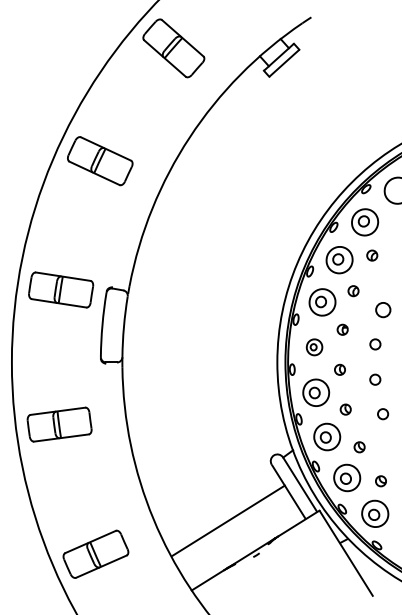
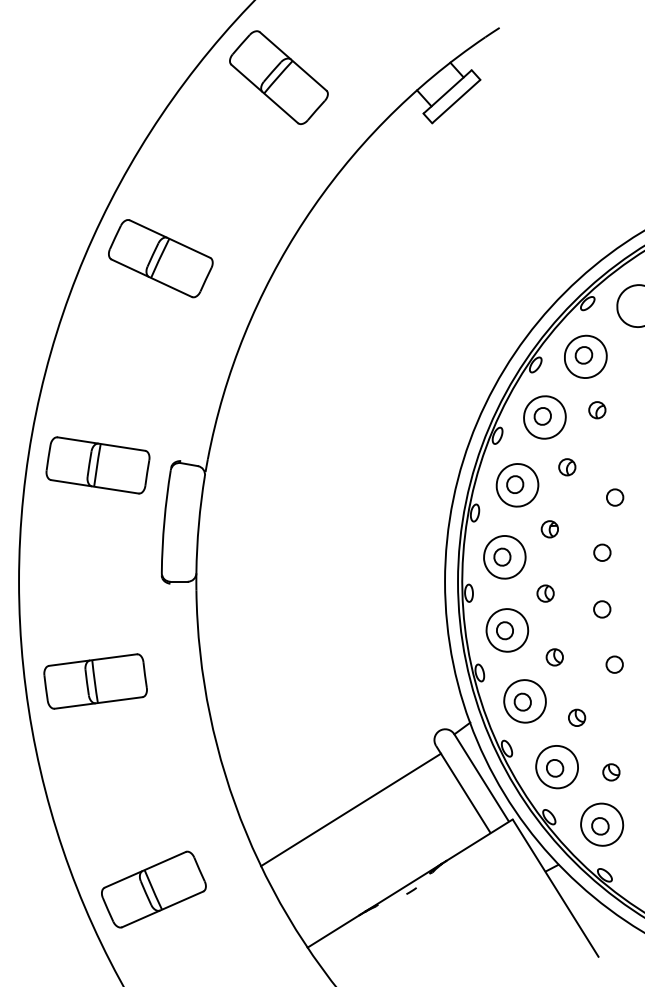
circle: (383, 309) -> (615, 496), size x0.71
part: (314, 347) -> (504, 557), size x1.67
line: (228, 520) -> (350, 809), moved

